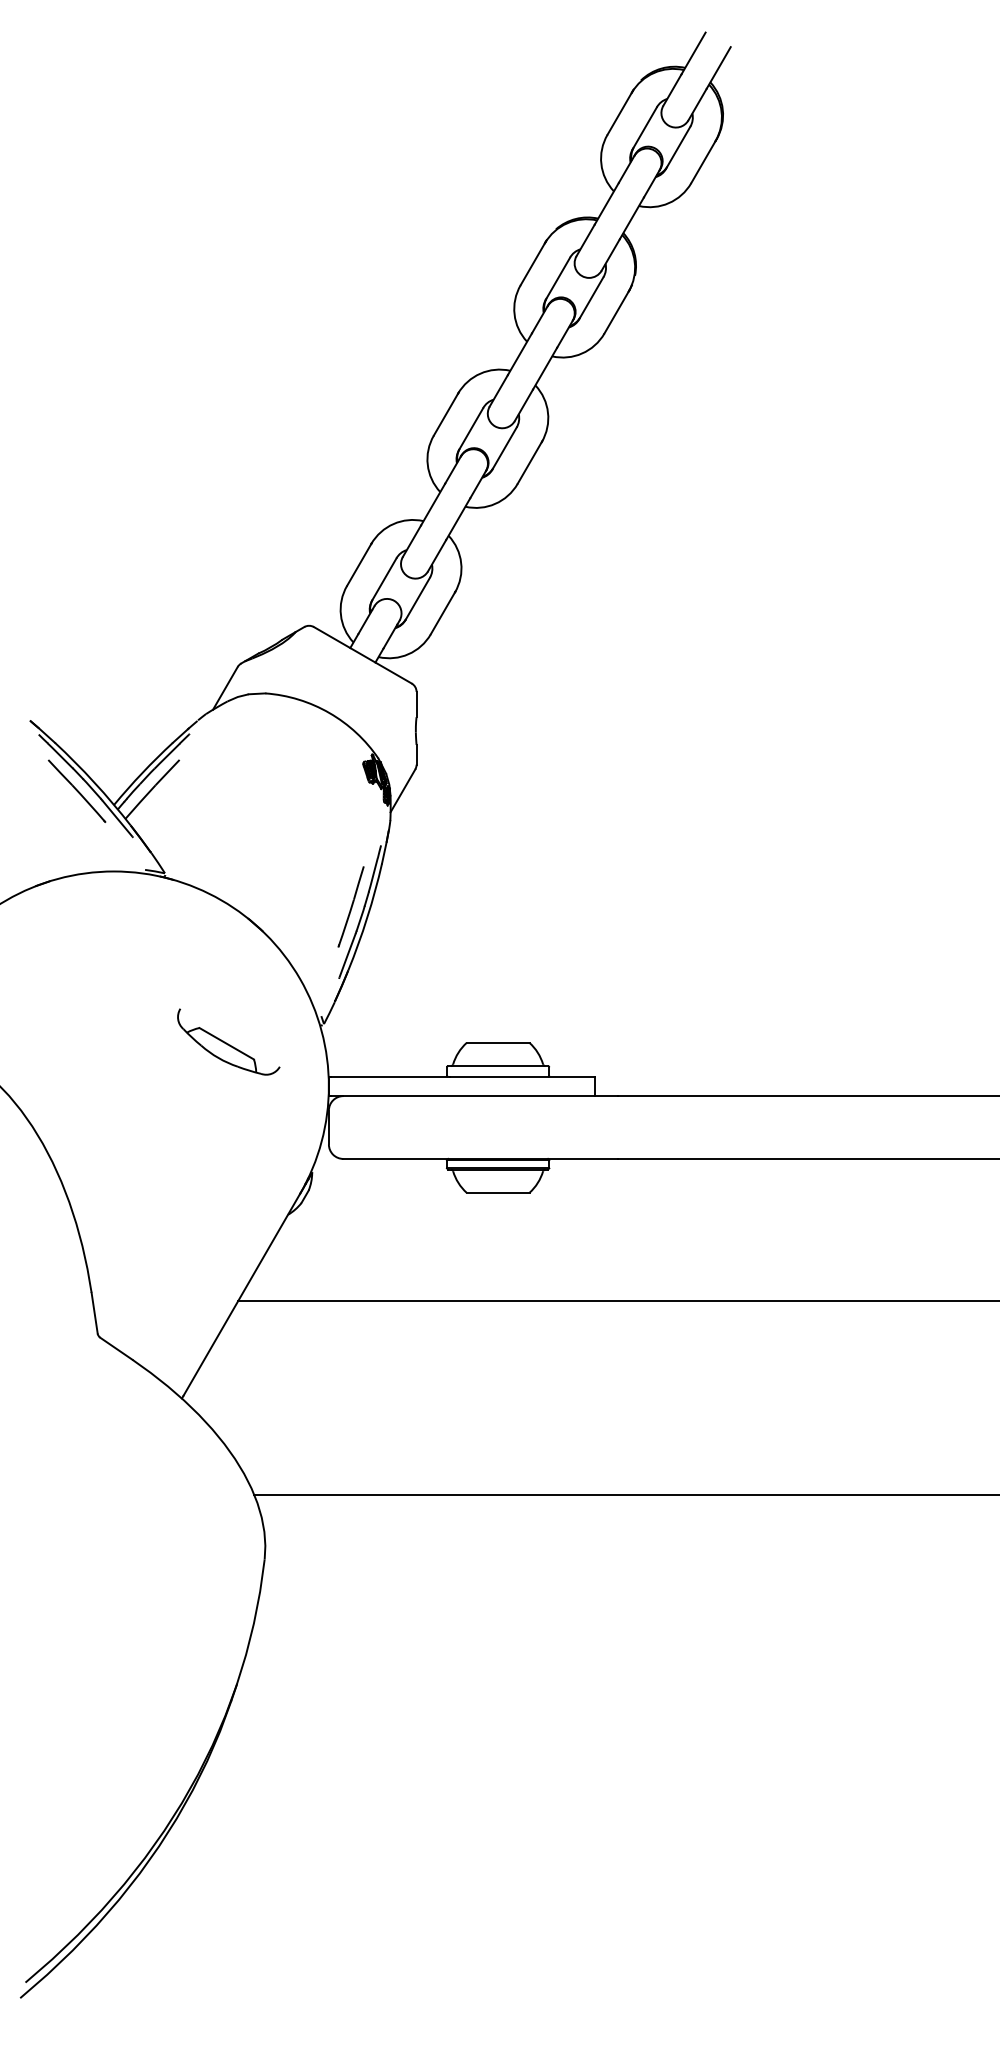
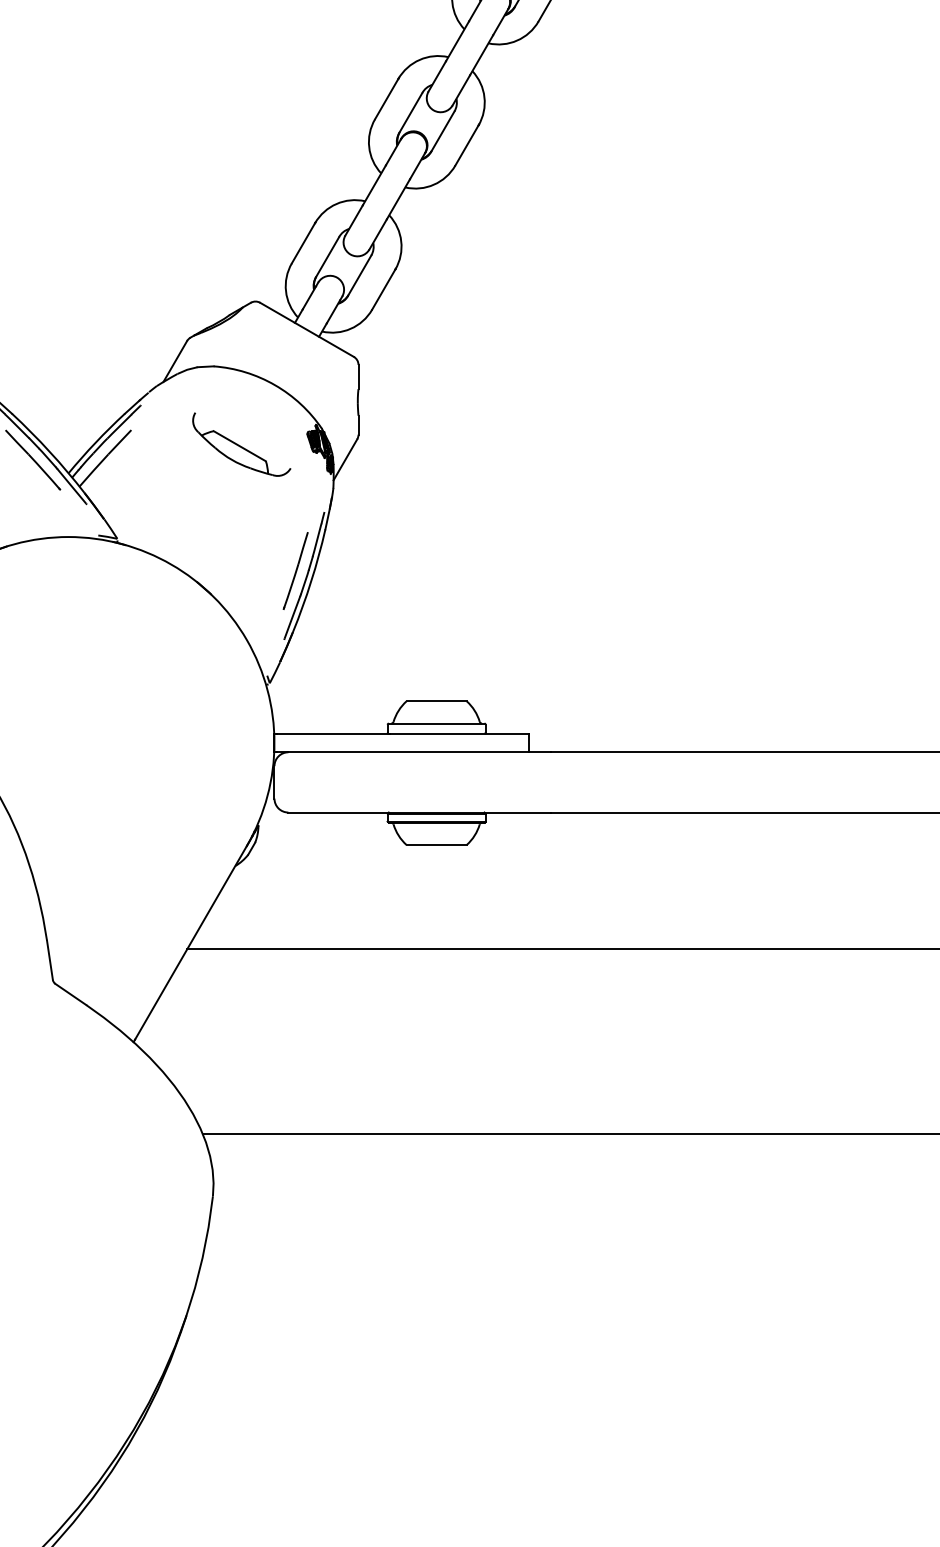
part: (228, 1041) -> (241, 444), moved

